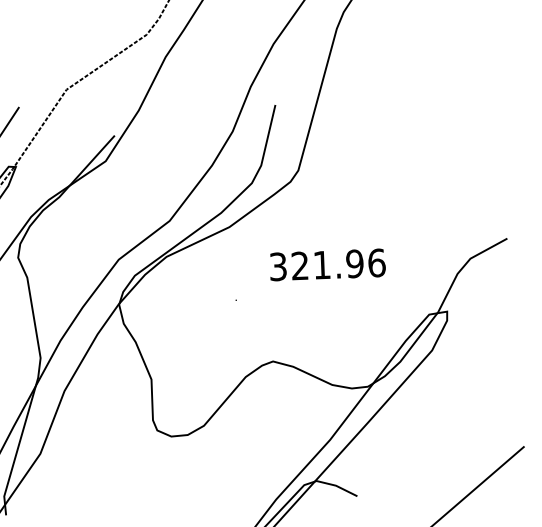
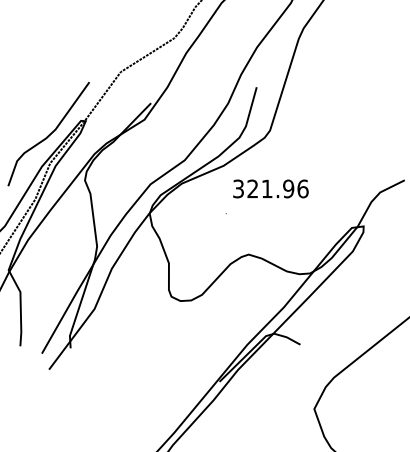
text: (327, 264) -> (270, 188), moved

